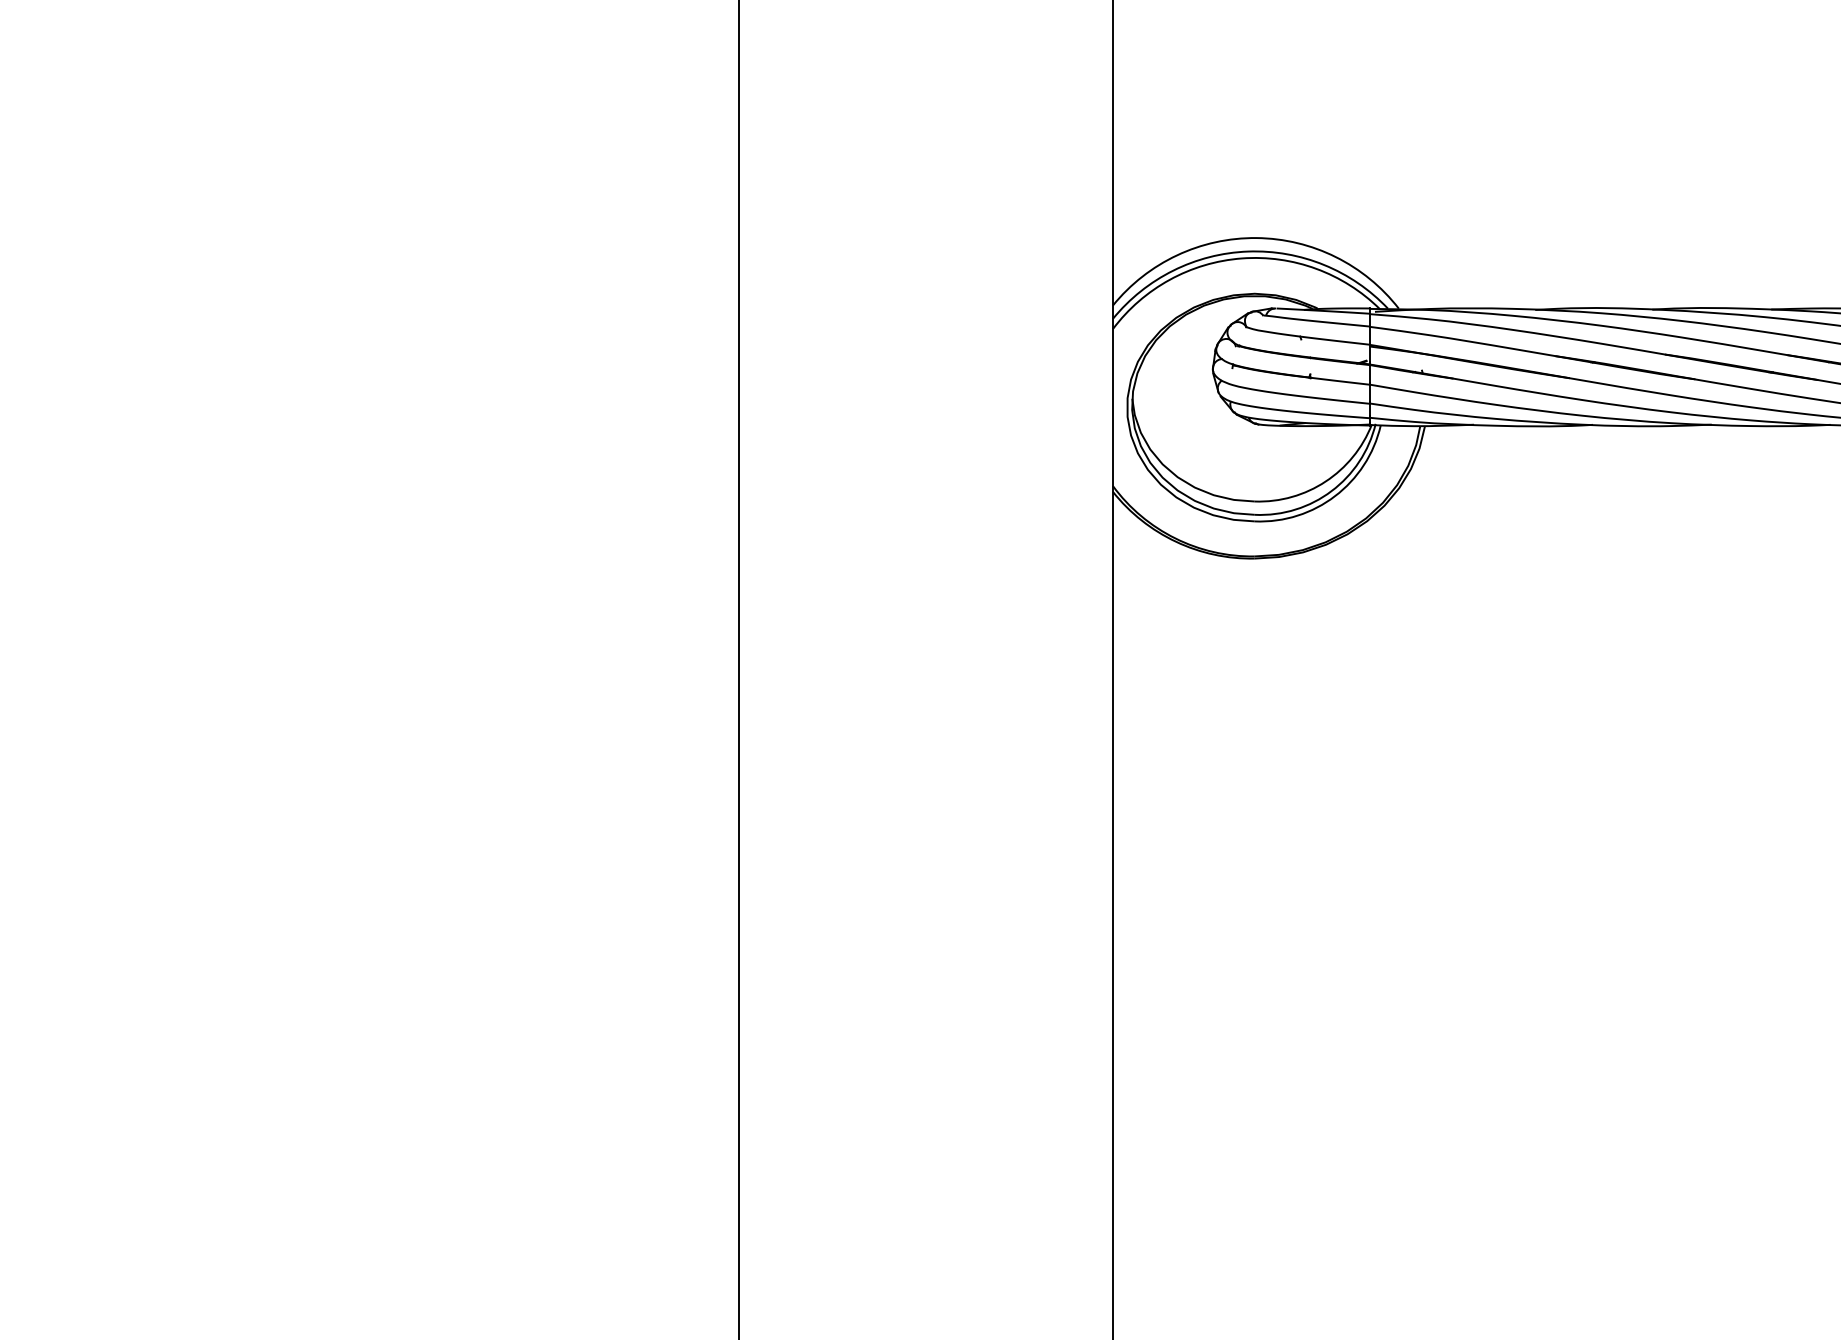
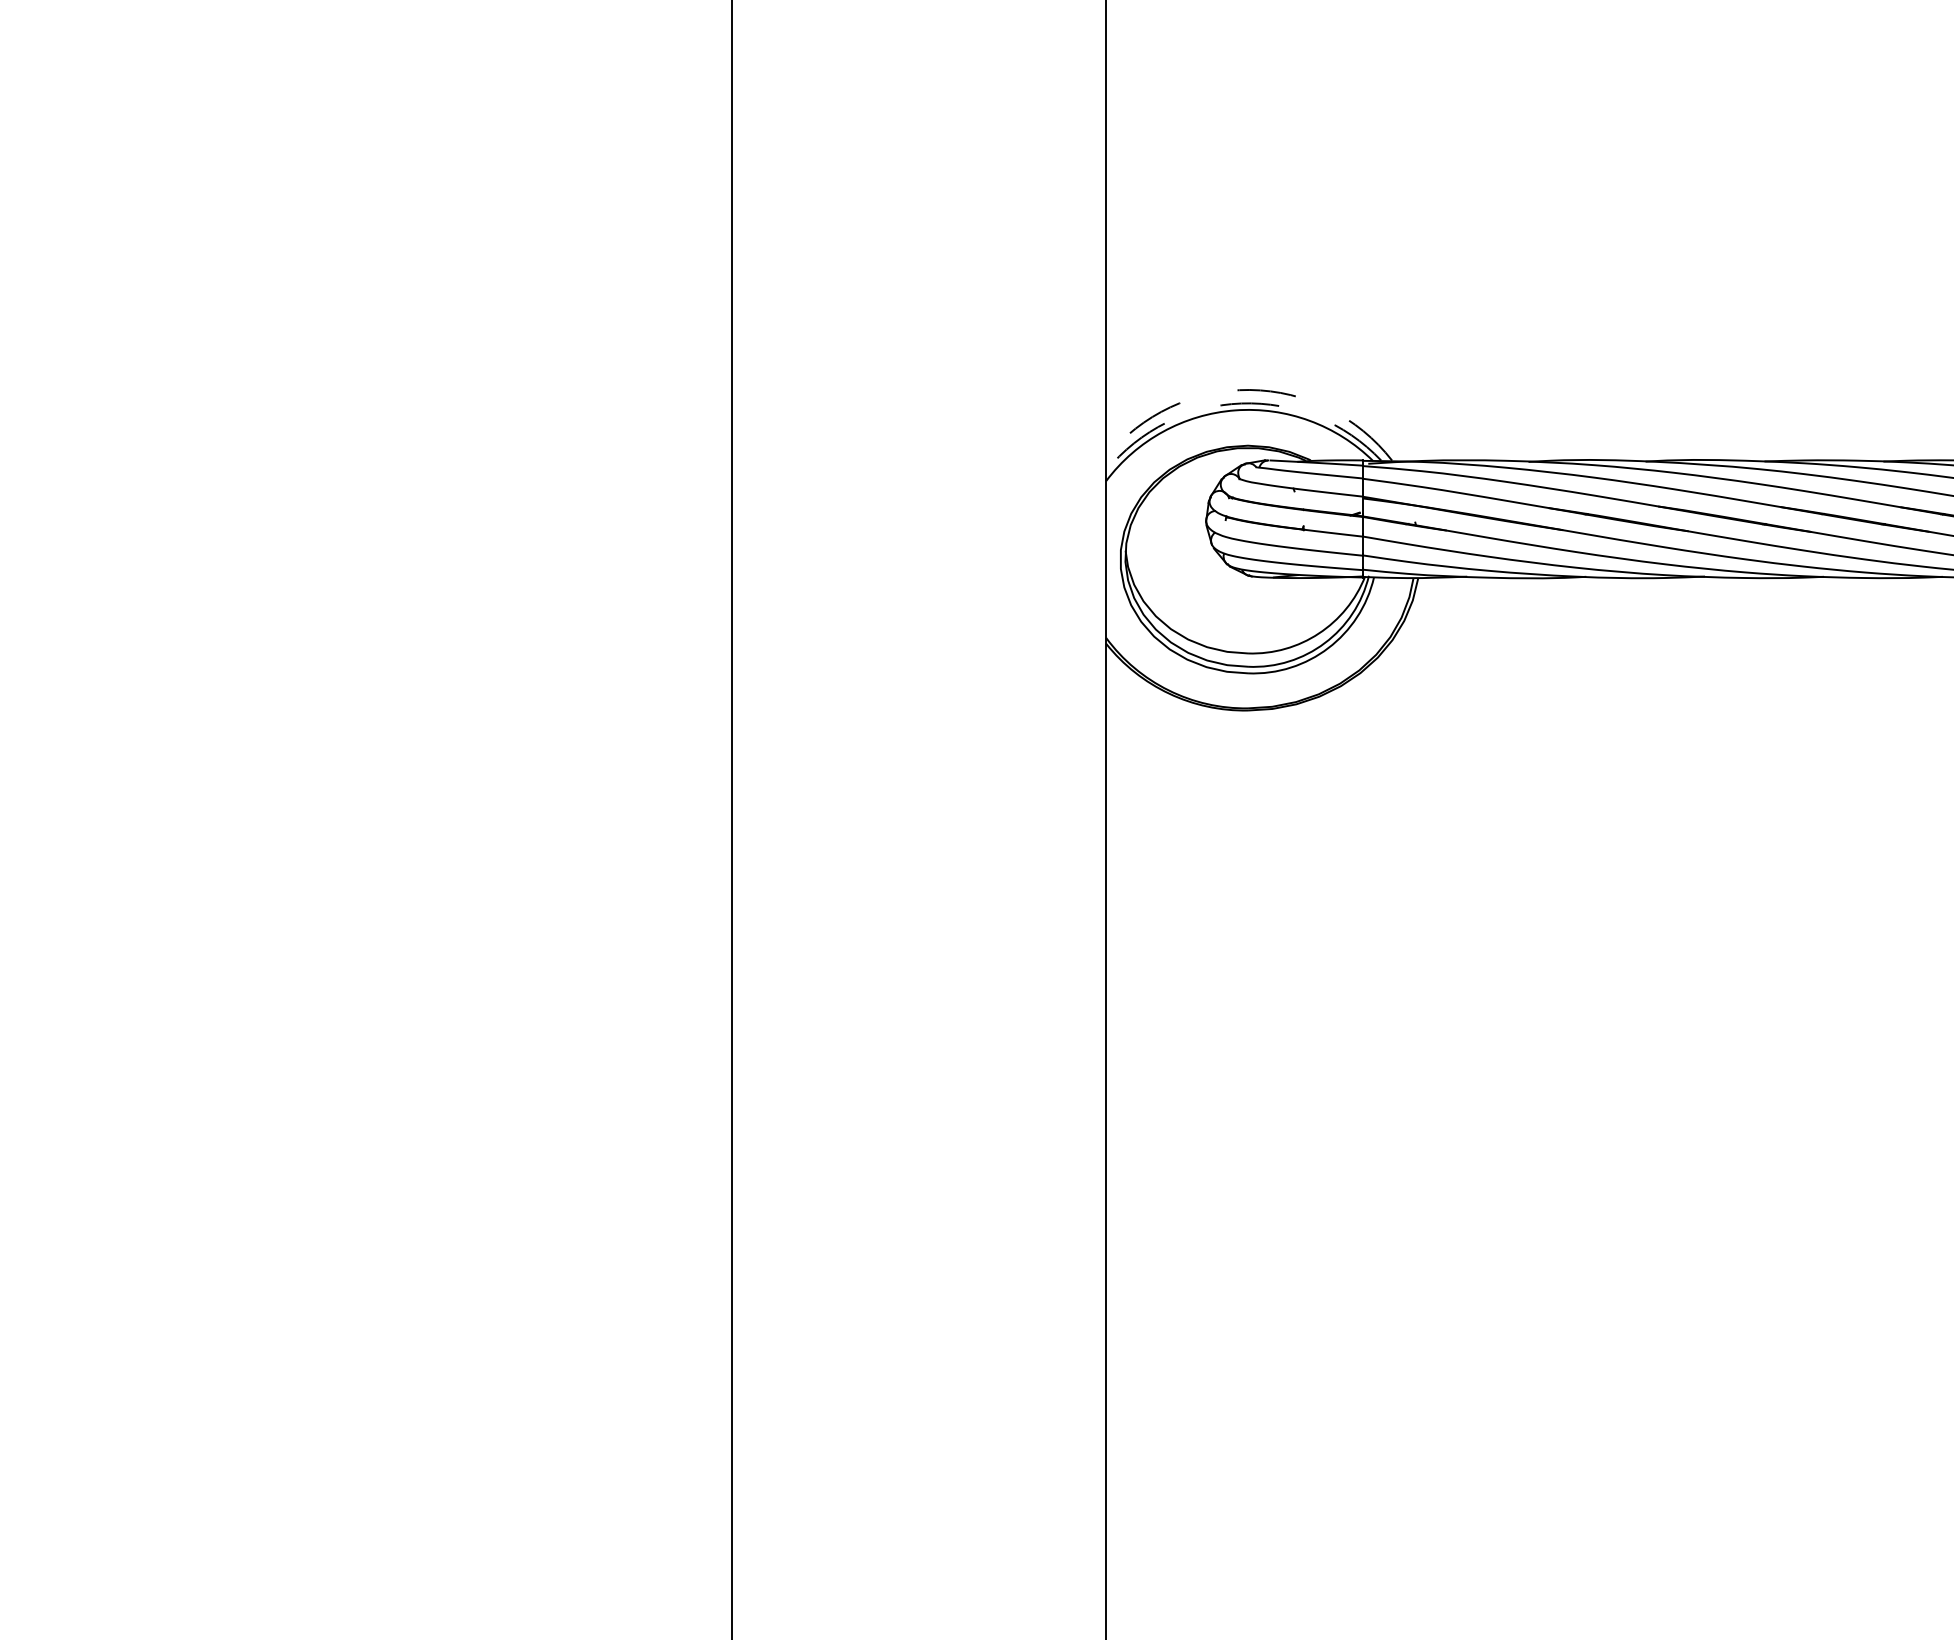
arc: (1256, 238) -> (1249, 390), solid -> dashed
arc: (1248, 251) -> (1241, 403), solid -> dashed

